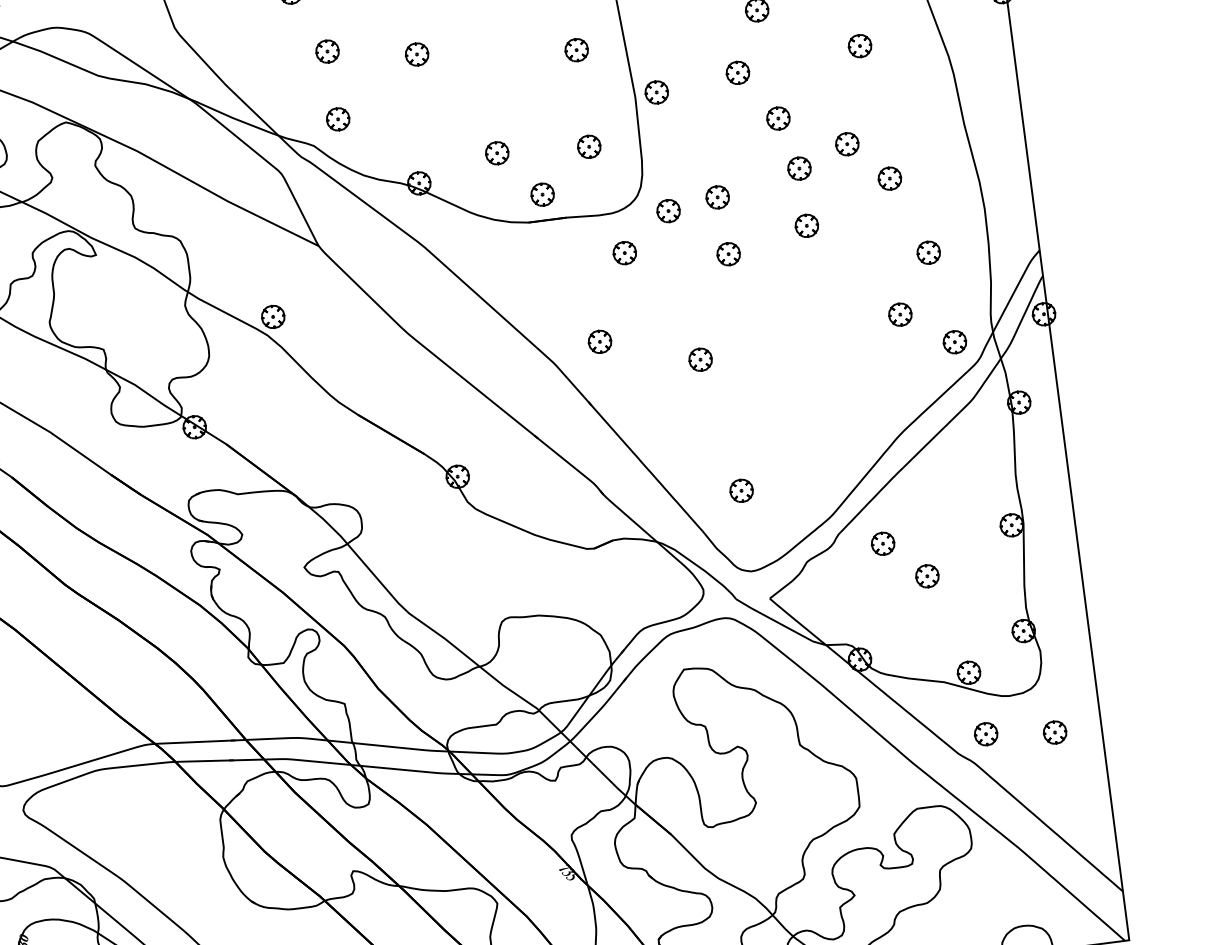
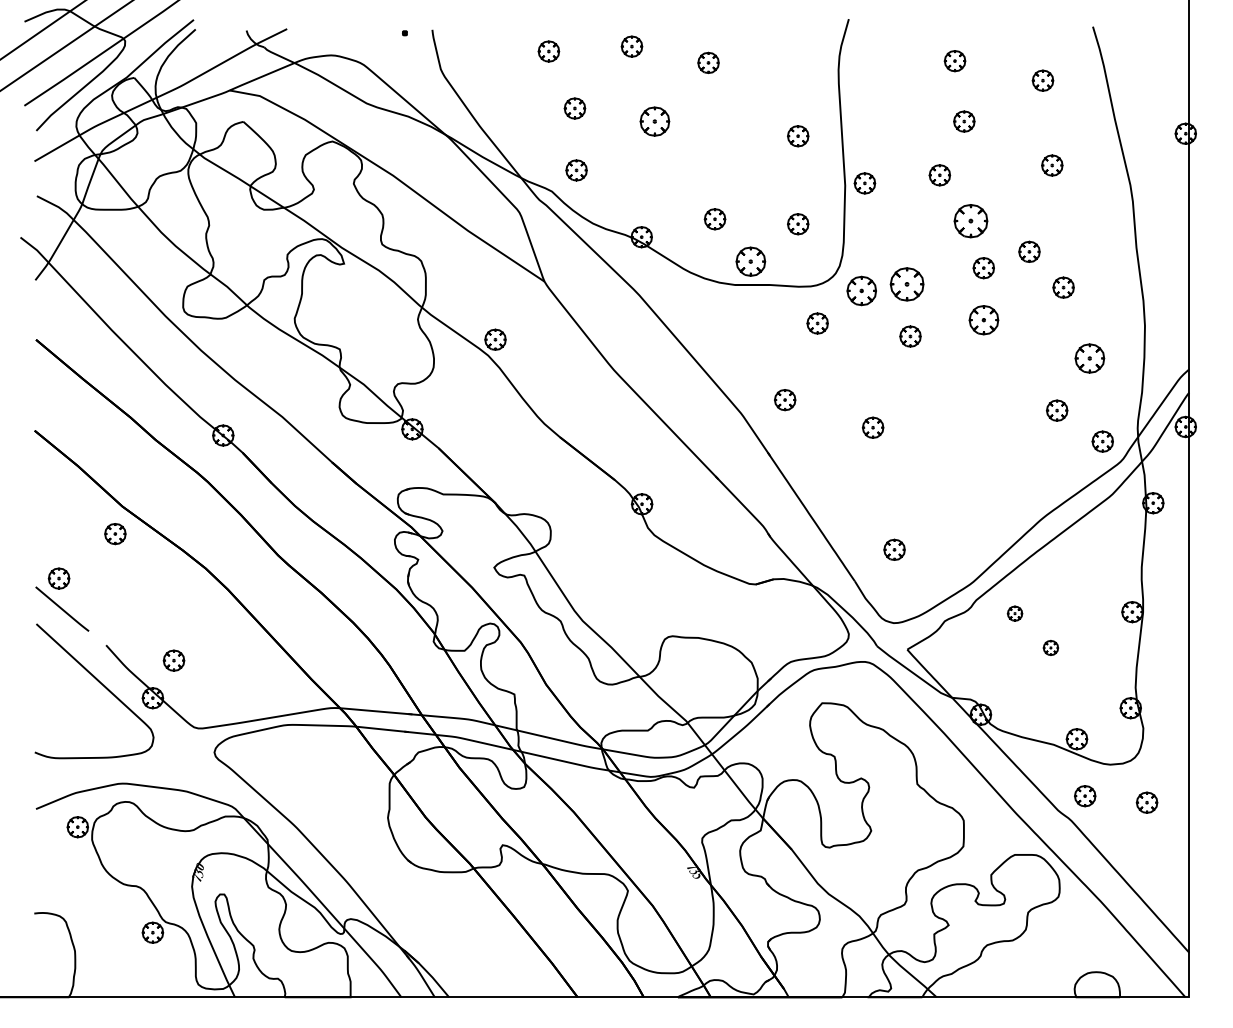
part: (416, 54) -> (654, 121), size x1.4
part: (778, 118) -> (970, 220), size x1.6
part: (542, 194) -> (750, 261), size x1.4
part: (717, 197) -> (907, 284), size x1.6
part: (668, 210) -> (861, 290), size x1.4
part: (806, 226) -> (983, 320), size x1.4
part: (928, 252) -> (1089, 358), size x1.4
part: (882, 543) -> (1014, 613), size x0.7
part: (926, 575) -> (1050, 647), size x0.7

